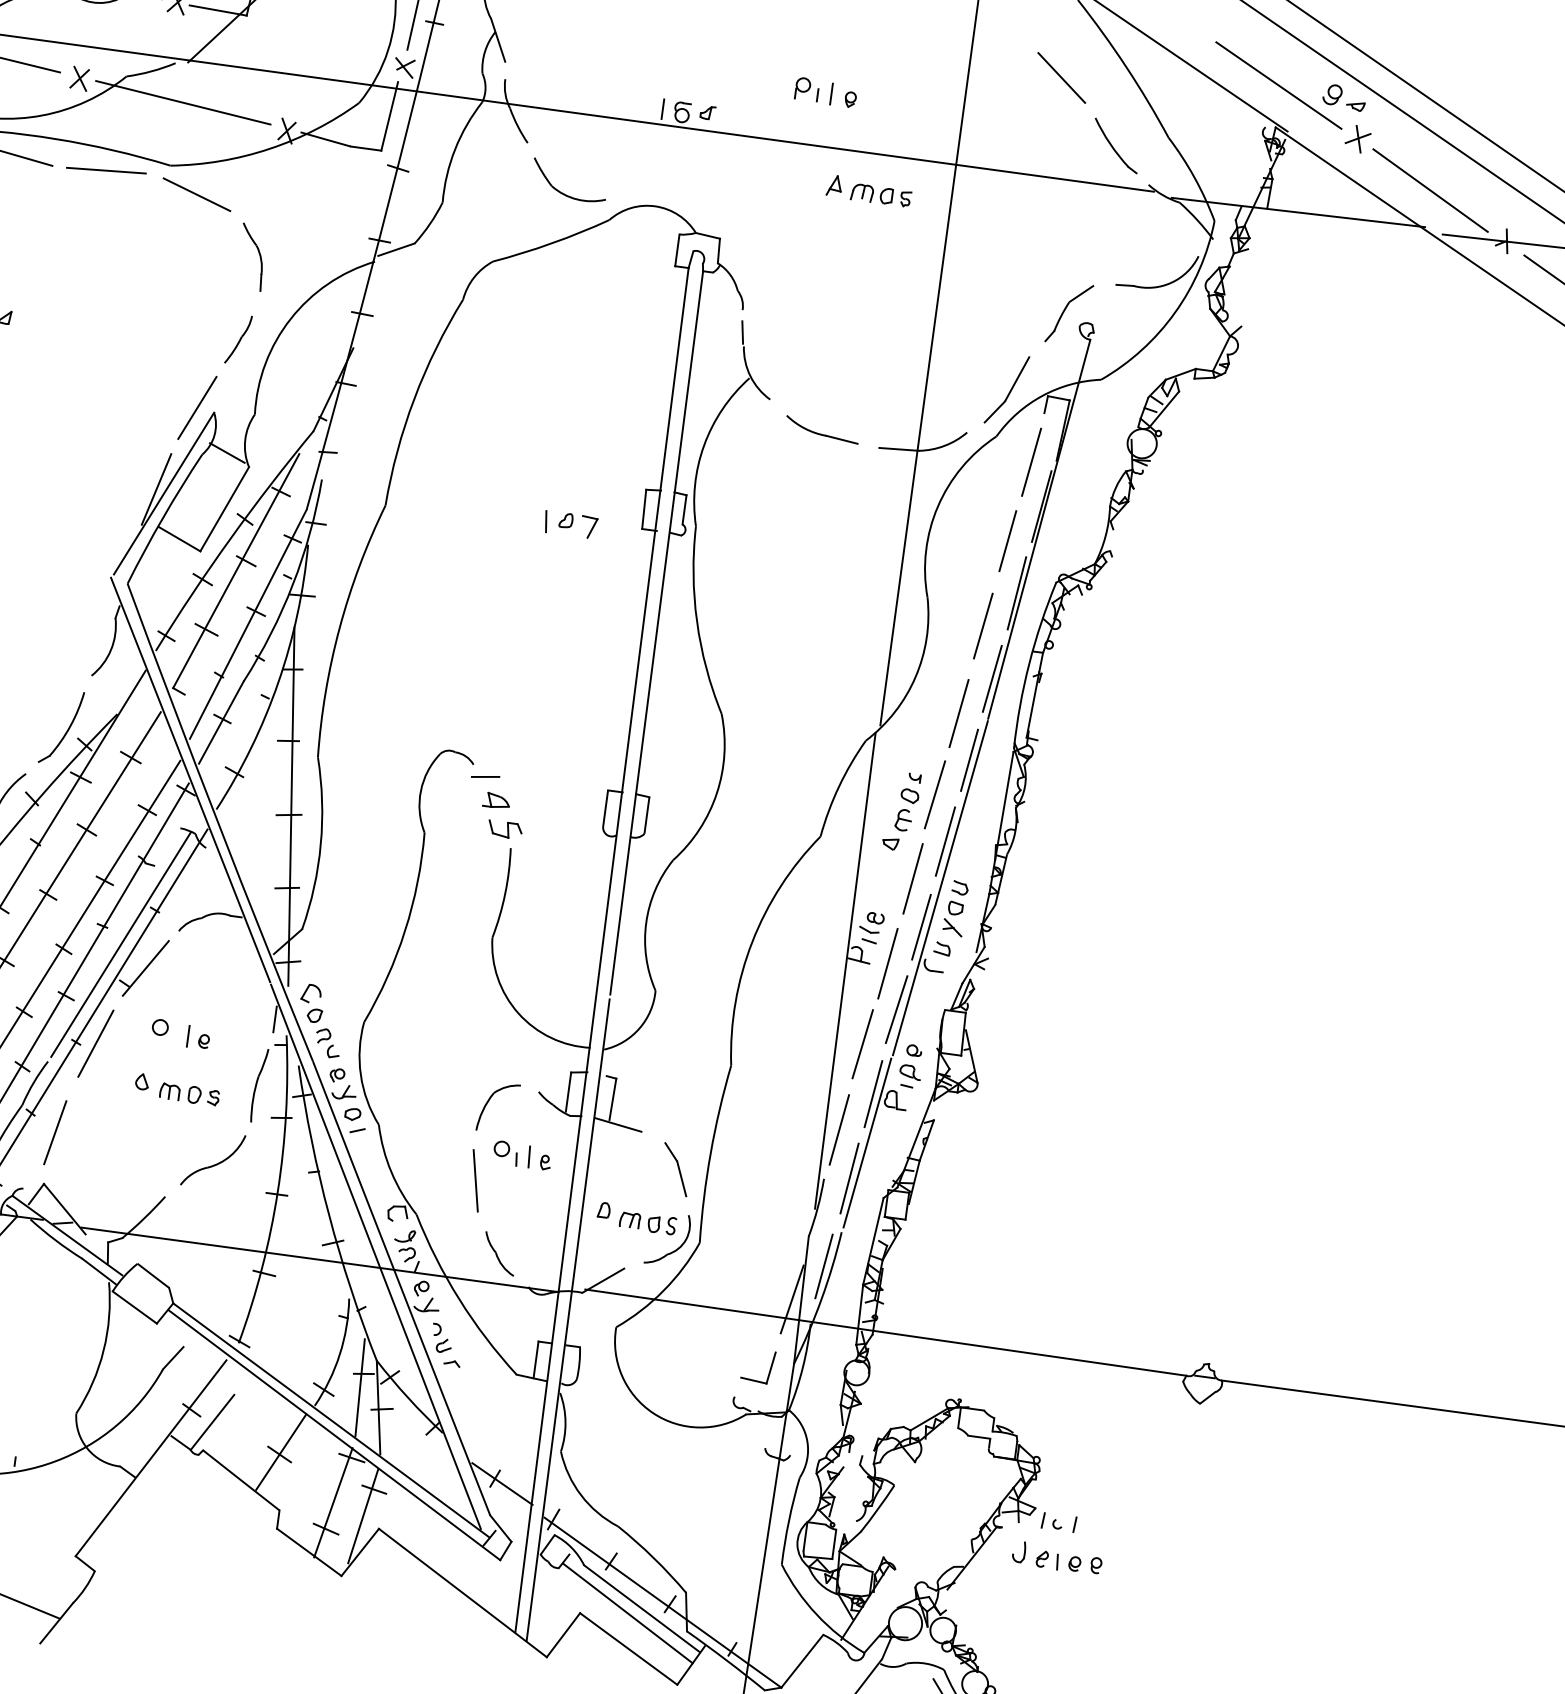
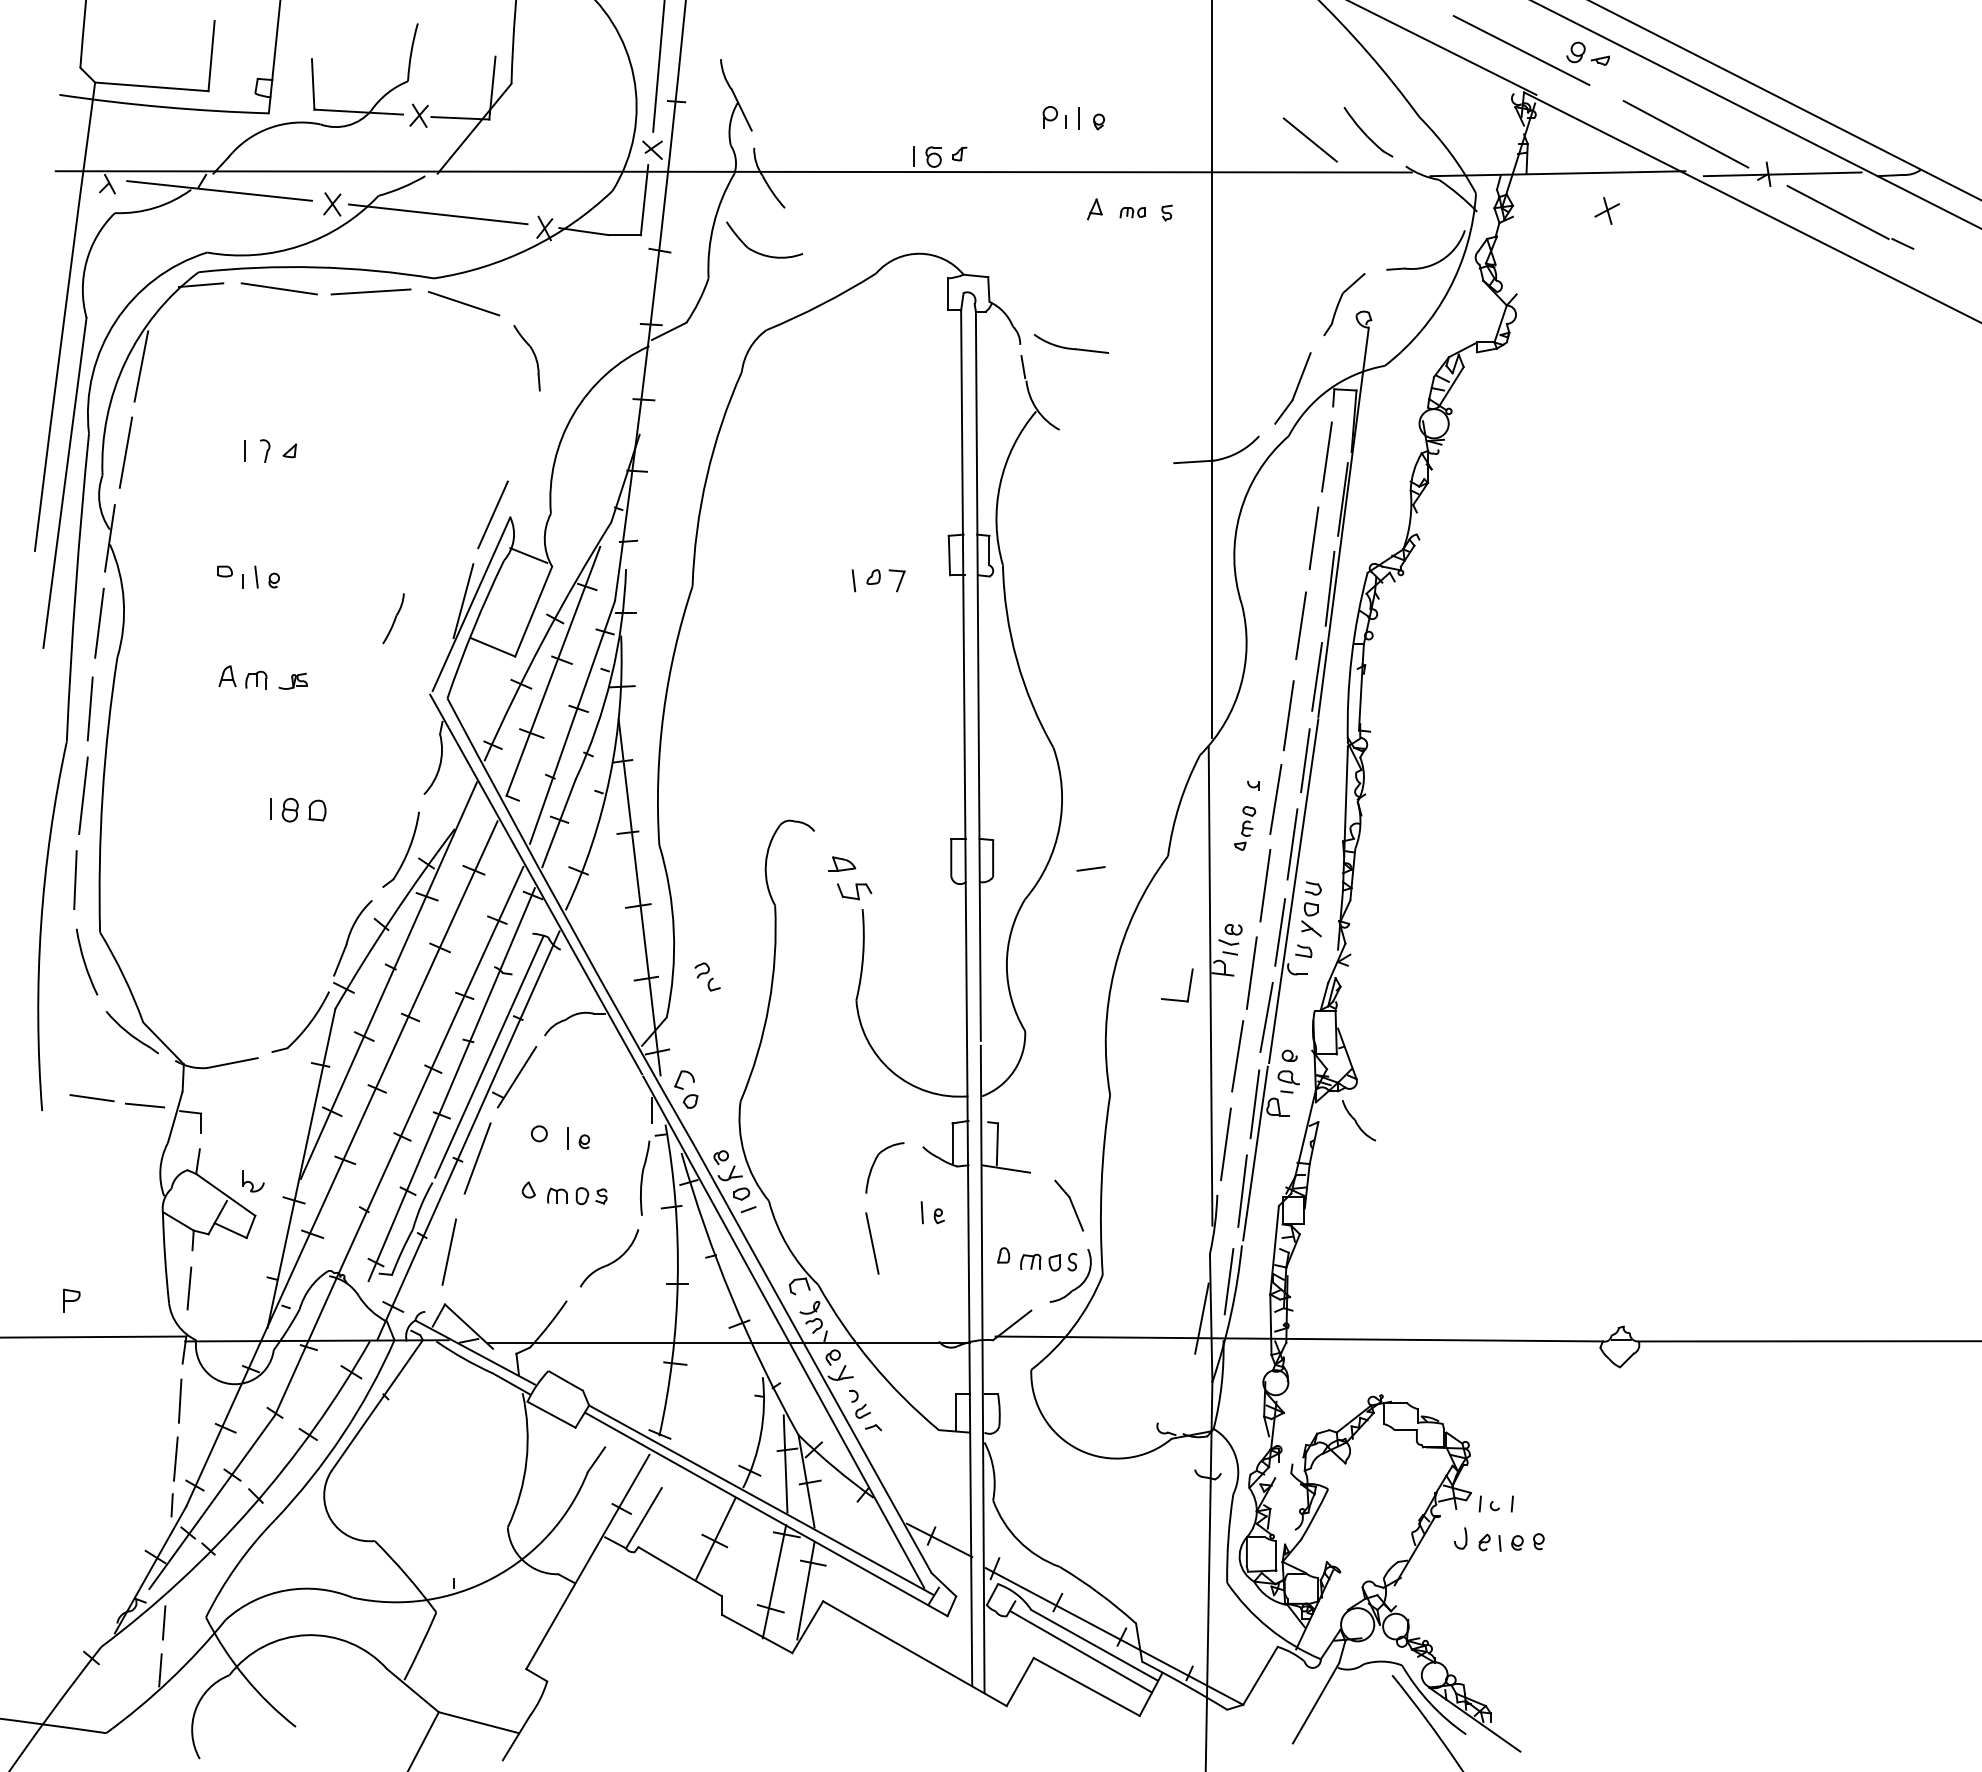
line: (1060, 77) -> (1309, 139), moved
part: (1357, 138) -> (1606, 210), moved
part: (563, 192) -> (759, 252), moved
part: (871, 193) -> (1132, 212), size x0.6
part: (238, 339) -> (393, 618), moved
part: (821, 429) -> (1070, 343), moved
line: (485, 776) -> (1090, 868), moved
part: (900, 819) -> (1244, 828), size x0.7
part: (327, 1042) -> (707, 976), moved
part: (505, 1153) -> (898, 1212), removed
part: (500, 1253) -> (1359, 1120), moved
part: (768, 1370) -> (1188, 988), moved

